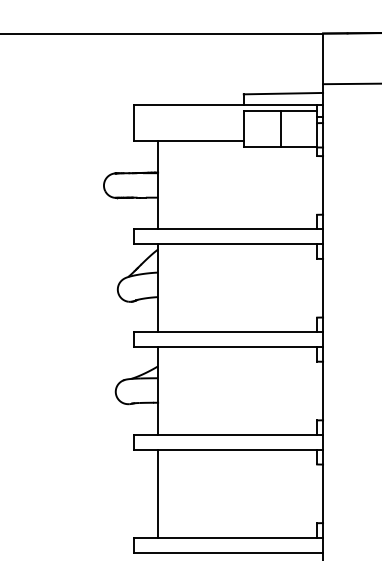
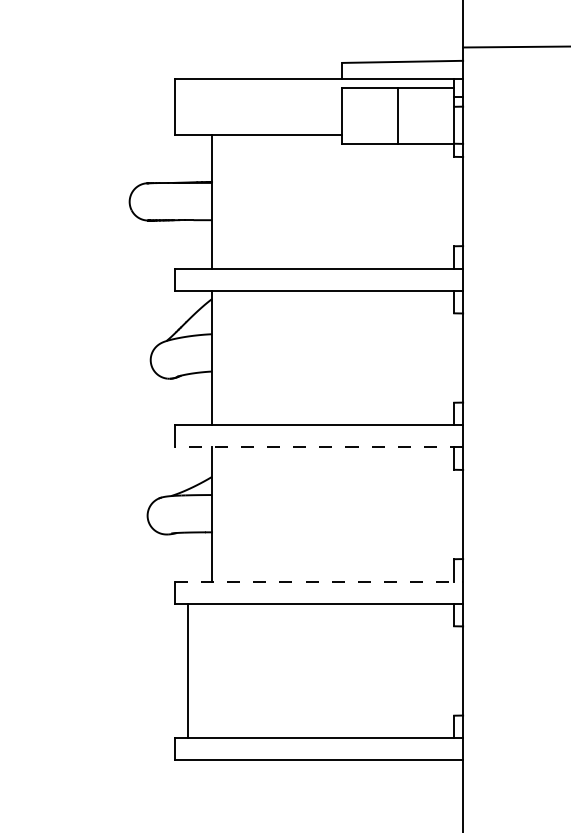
line: (228, 346) -> (319, 446), solid -> dashed
line: (228, 435) -> (319, 582), solid -> dashed
line: (158, 493) -> (188, 670), moved

